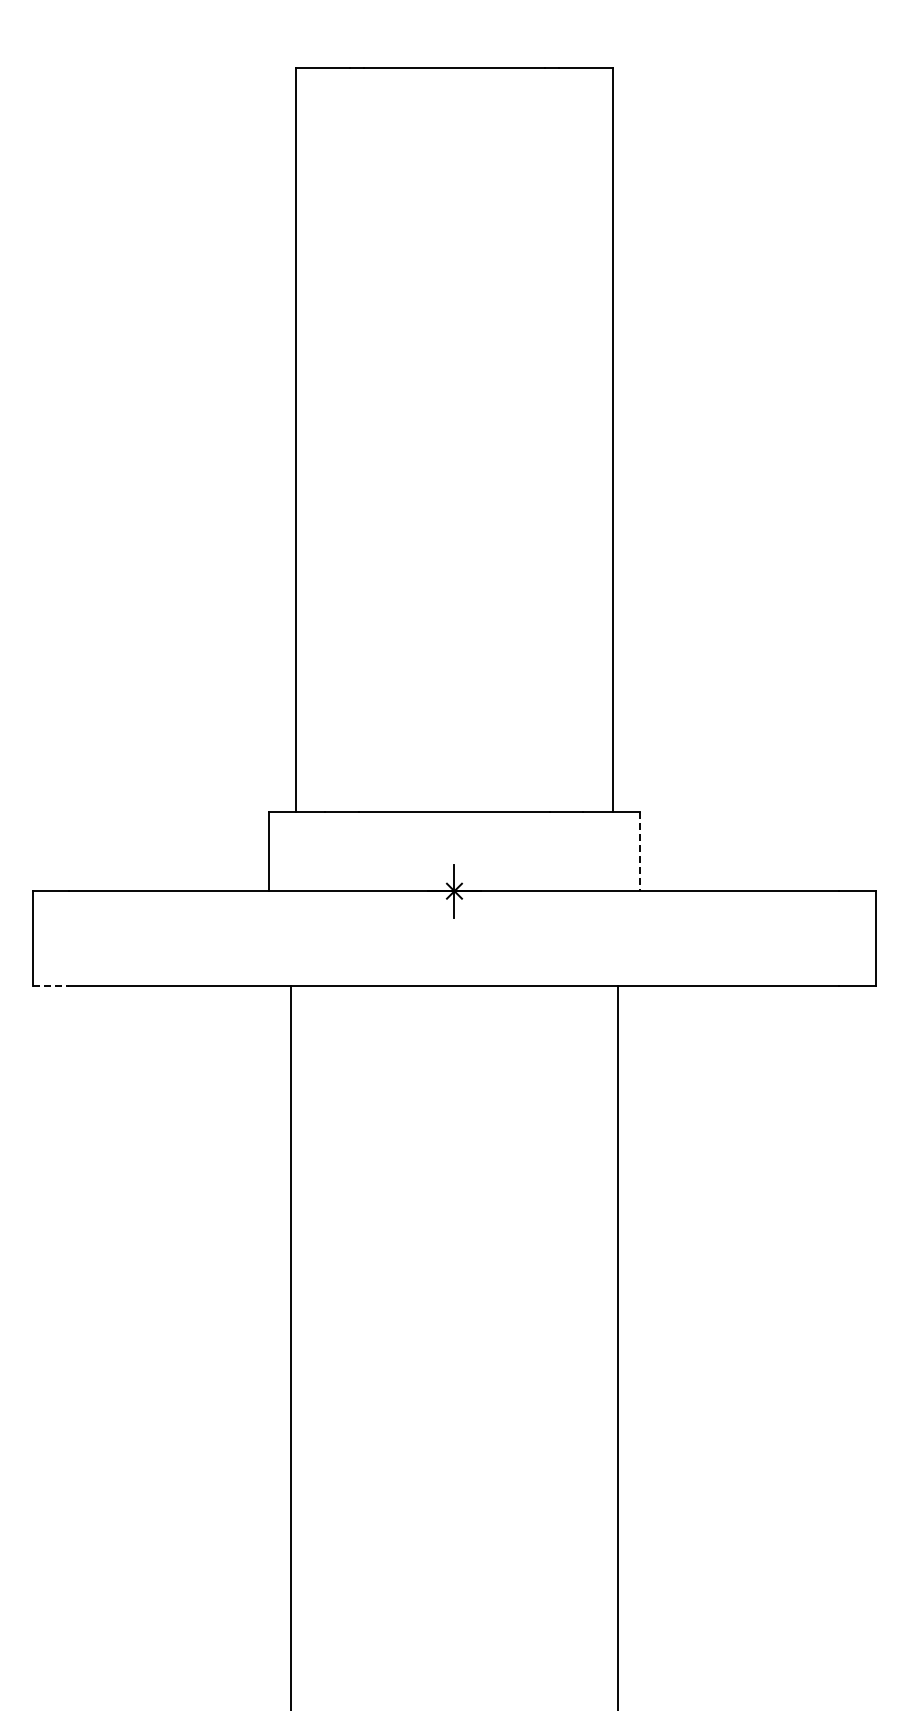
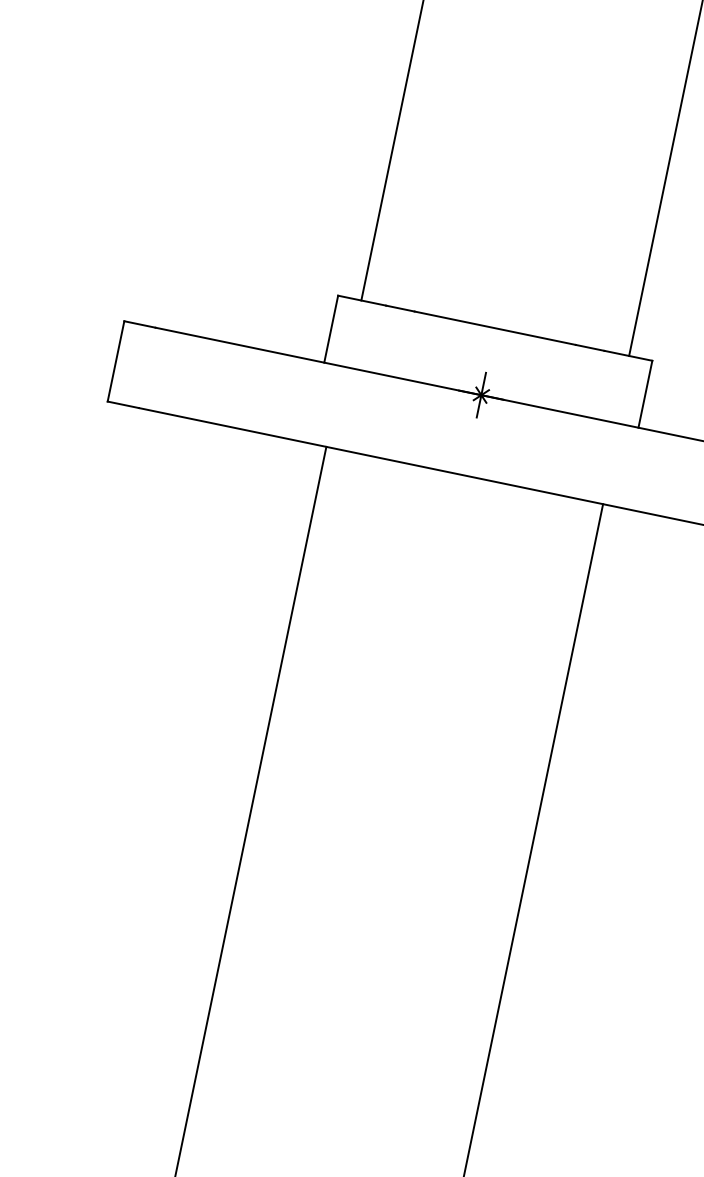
line: (640, 851) -> (645, 394), dashed -> solid
line: (51, 986) -> (123, 405), dashed -> solid

